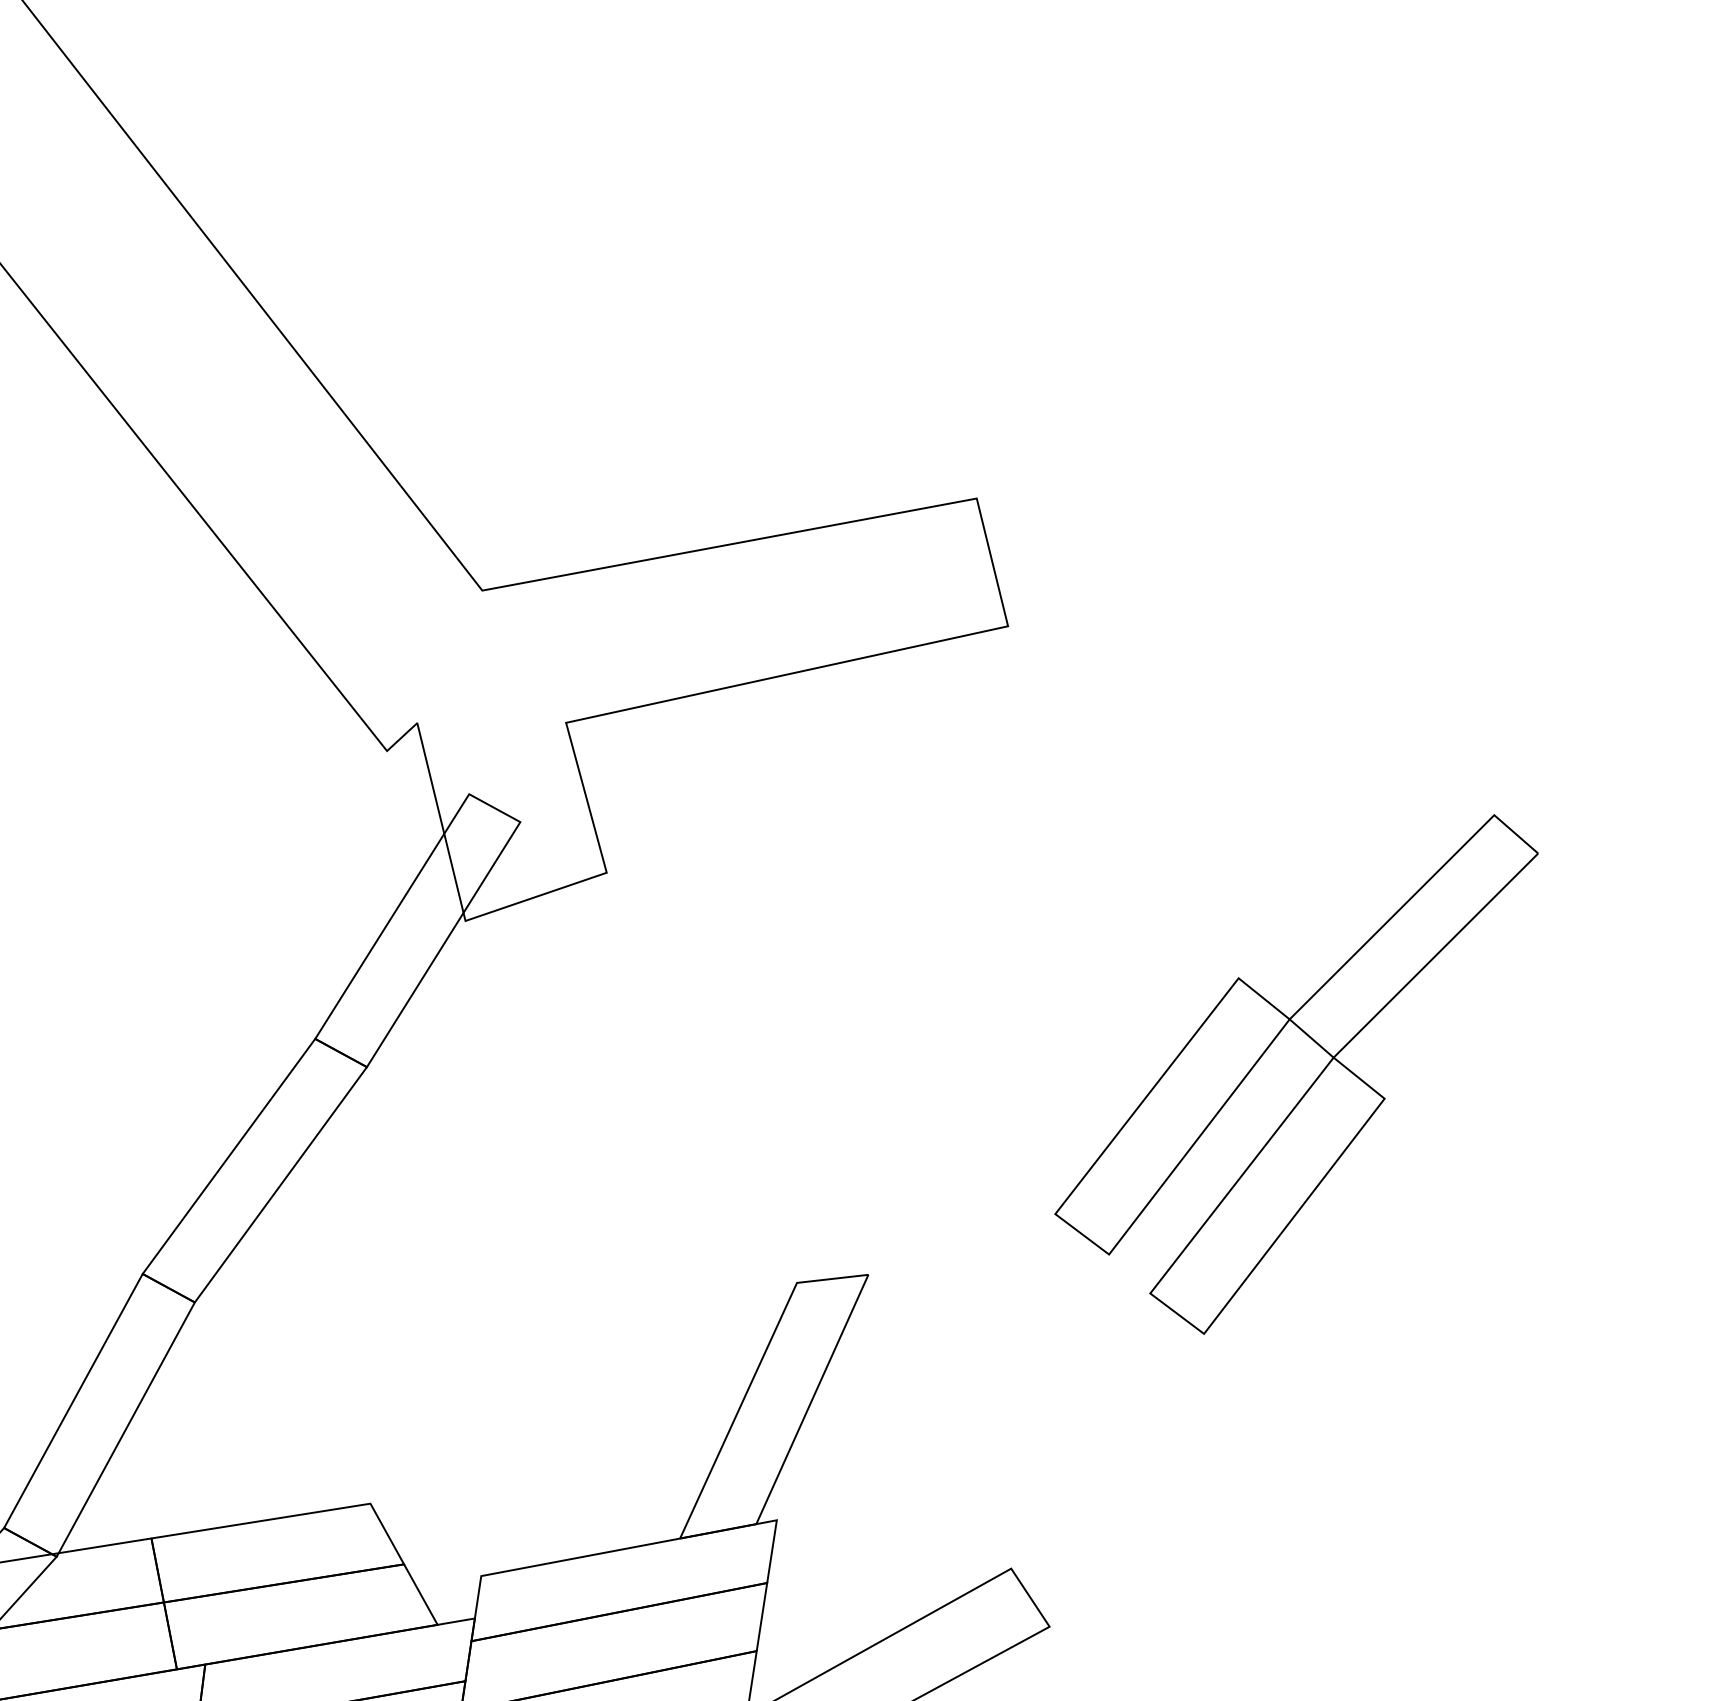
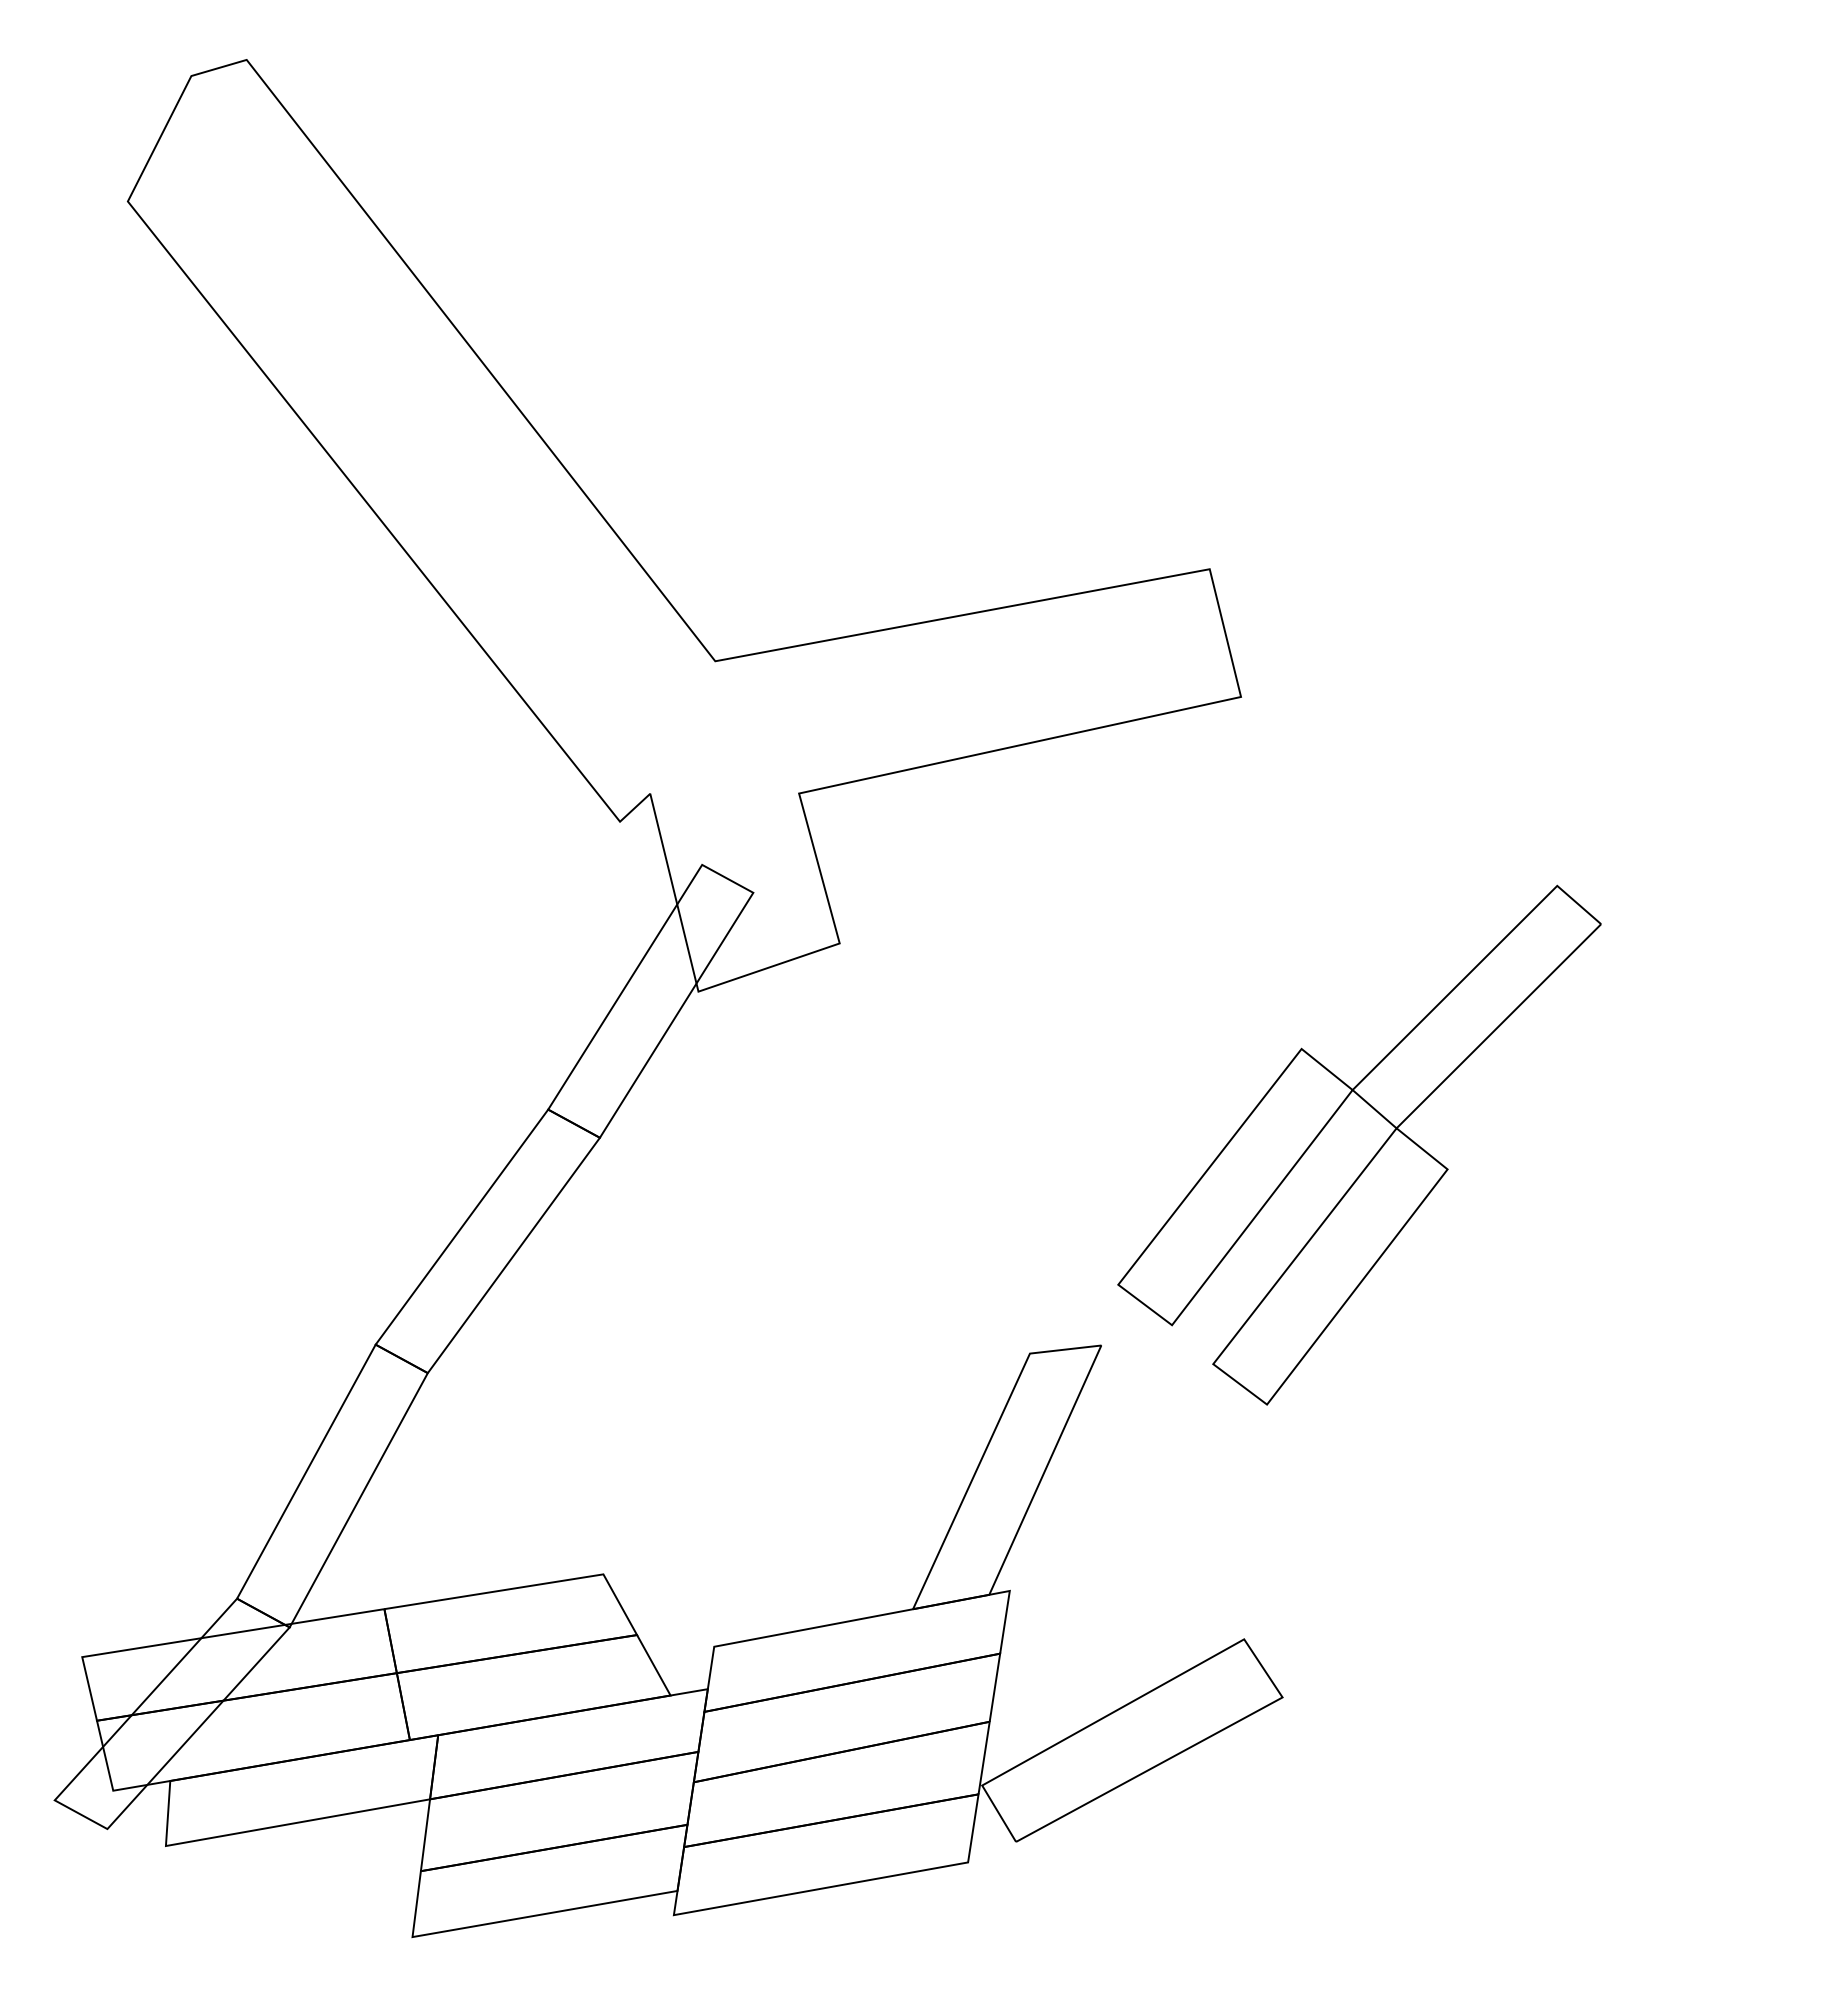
part: (1312, 1082) -> (1375, 1153), moved

